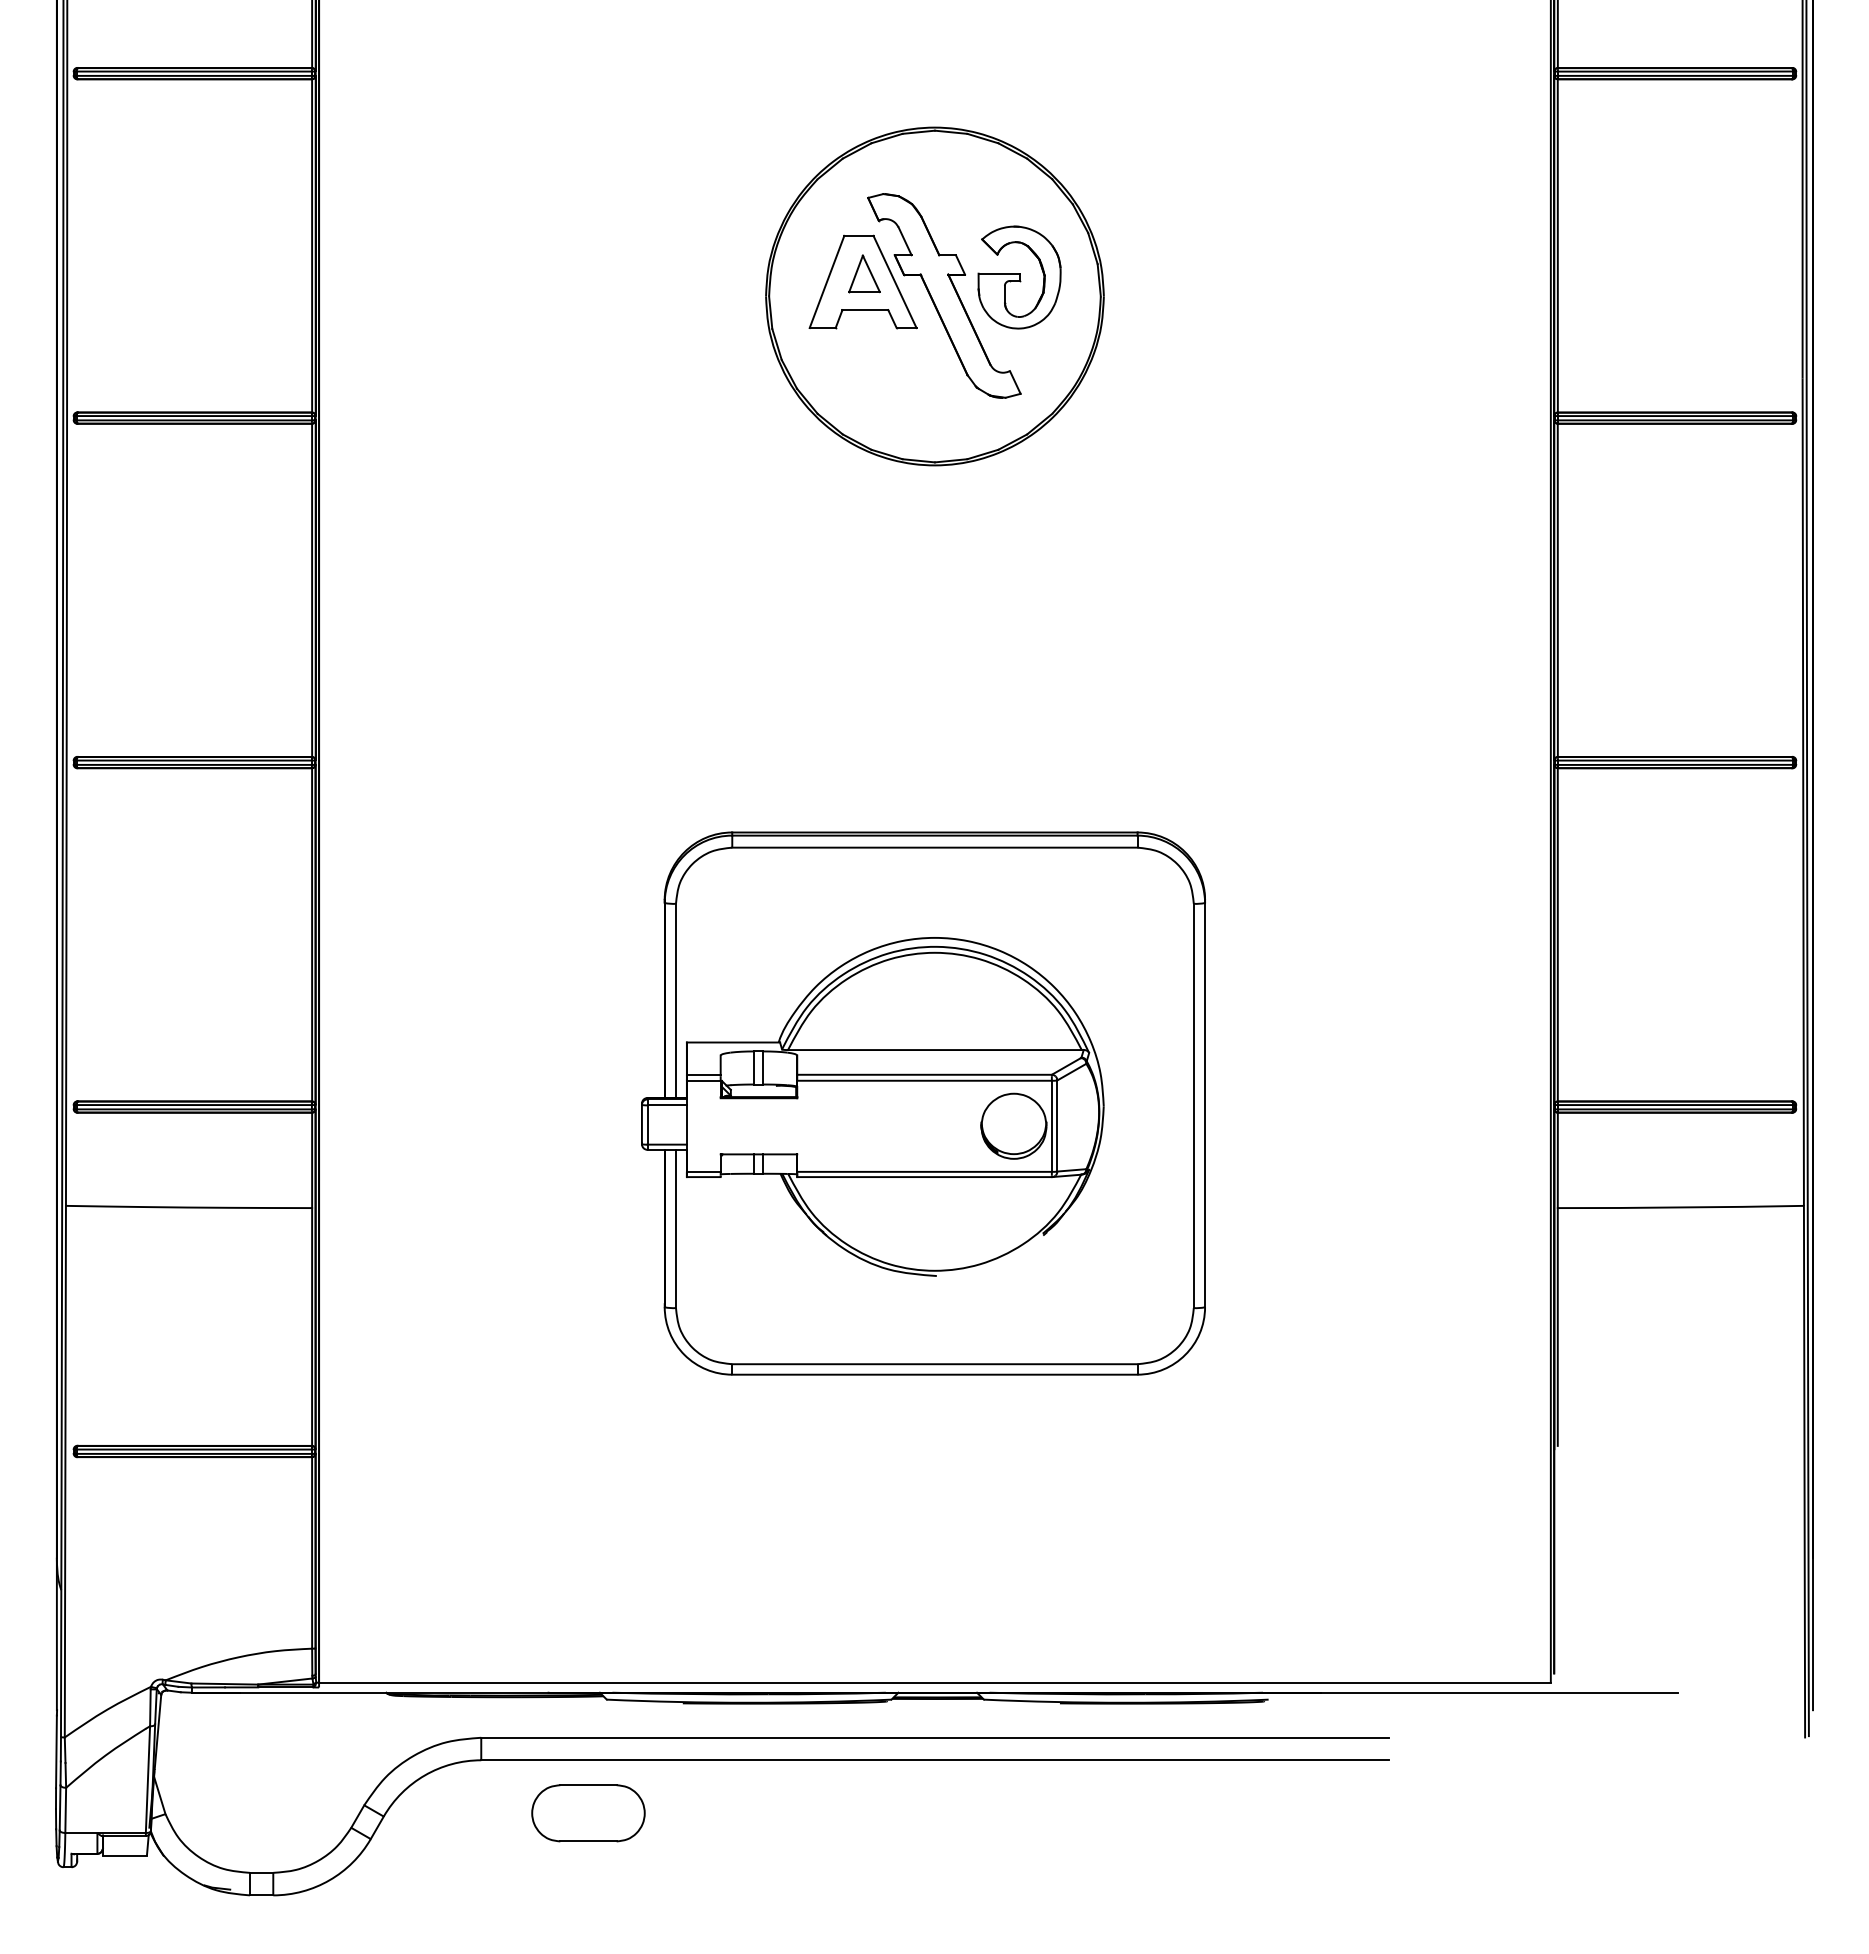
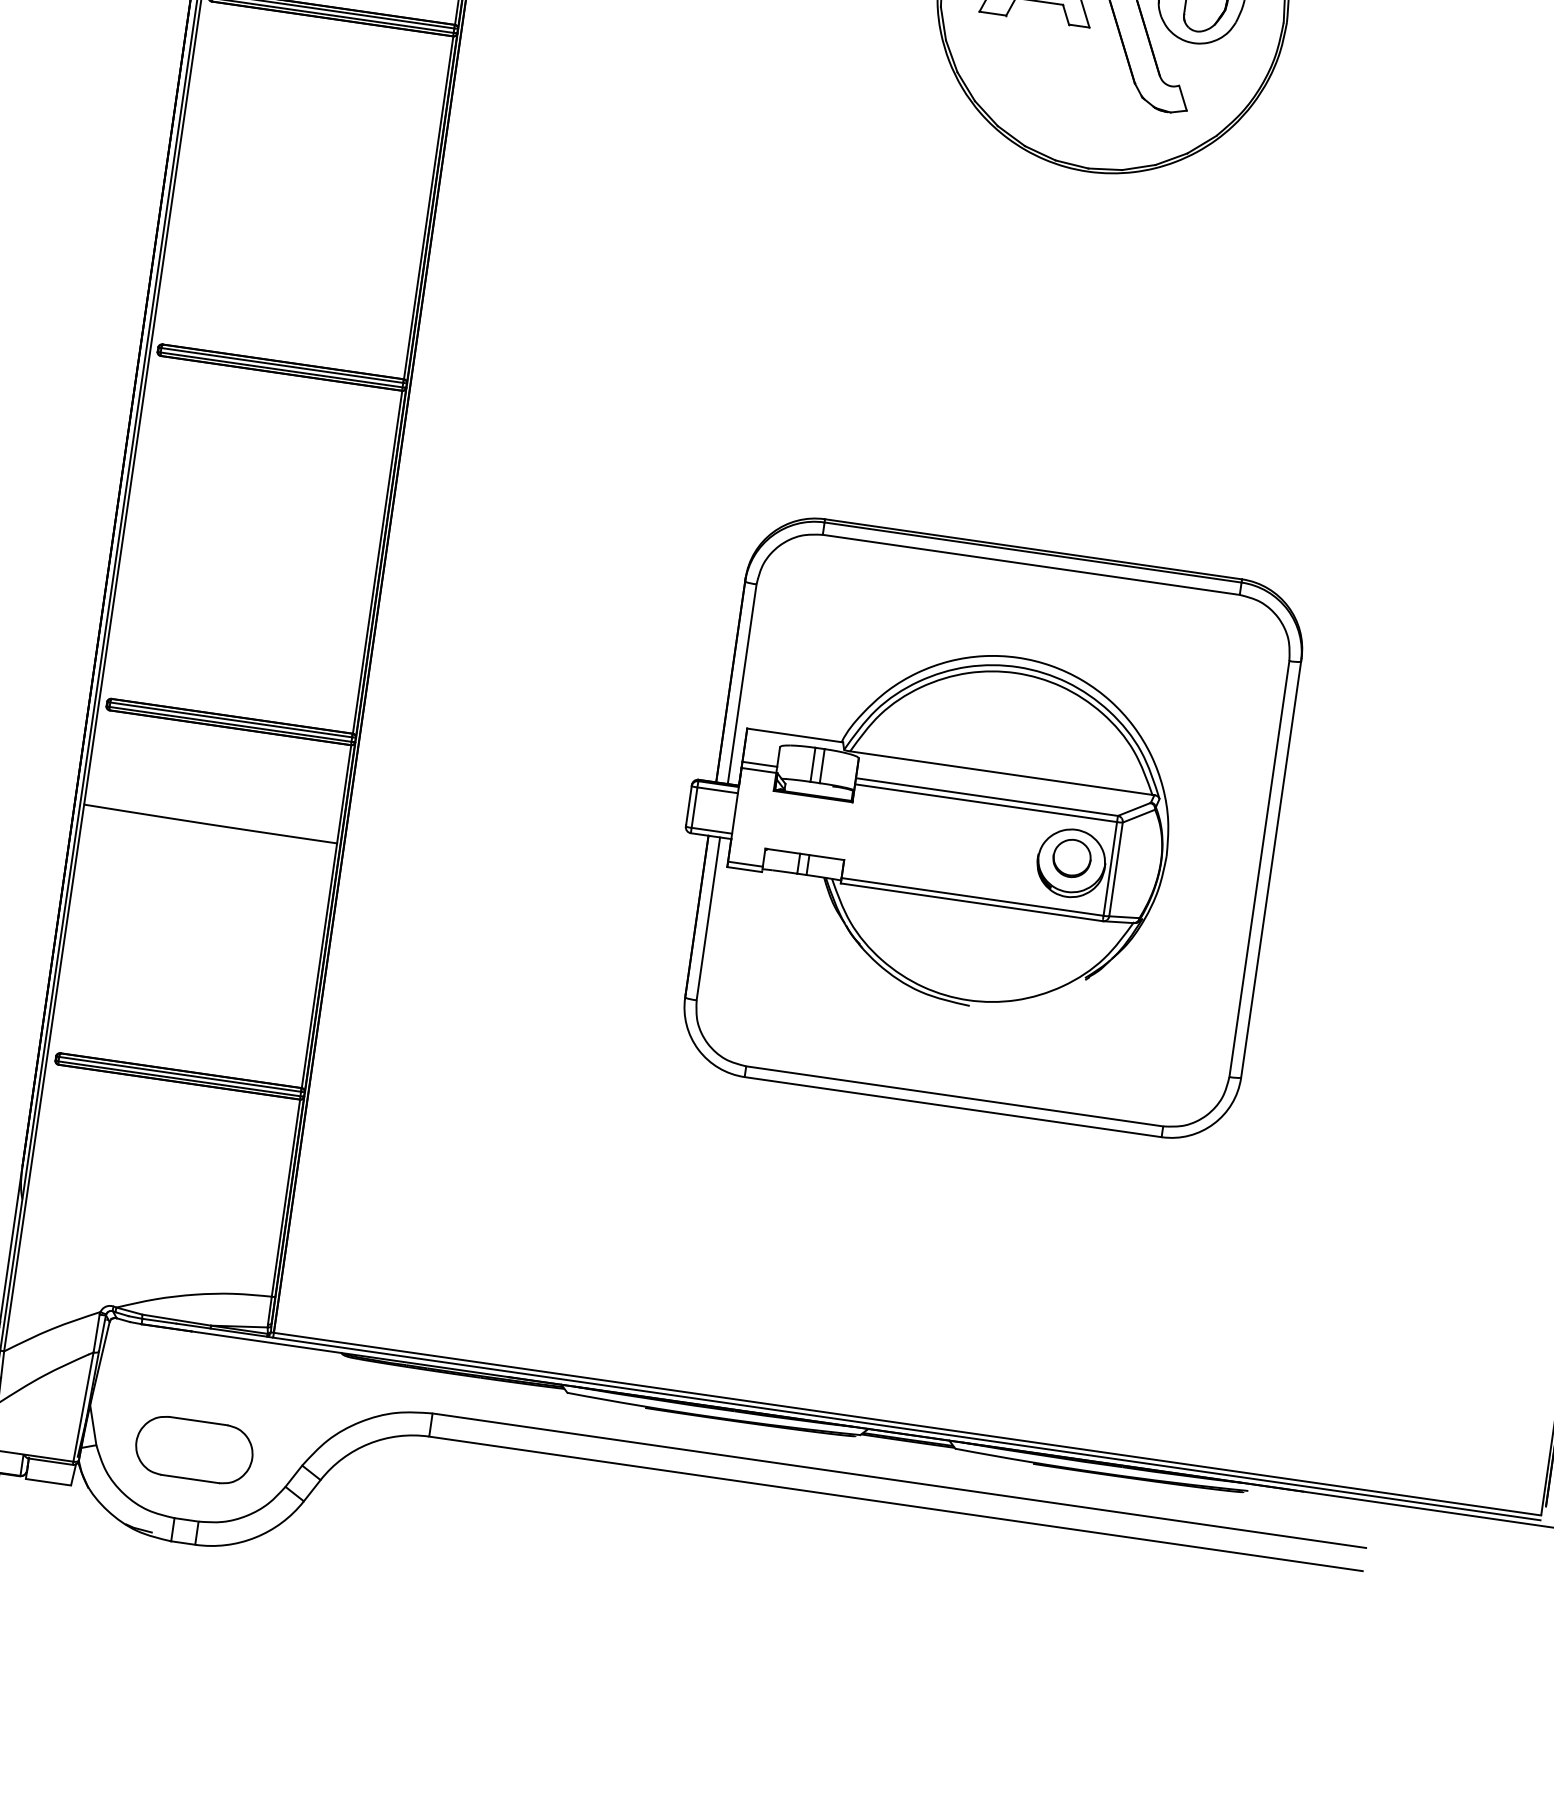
part: (1013, 1121) -> (1071, 858), added
line: (934, 1687) -> (906, 1428), added
part: (588, 1813) -> (194, 1450), moved

